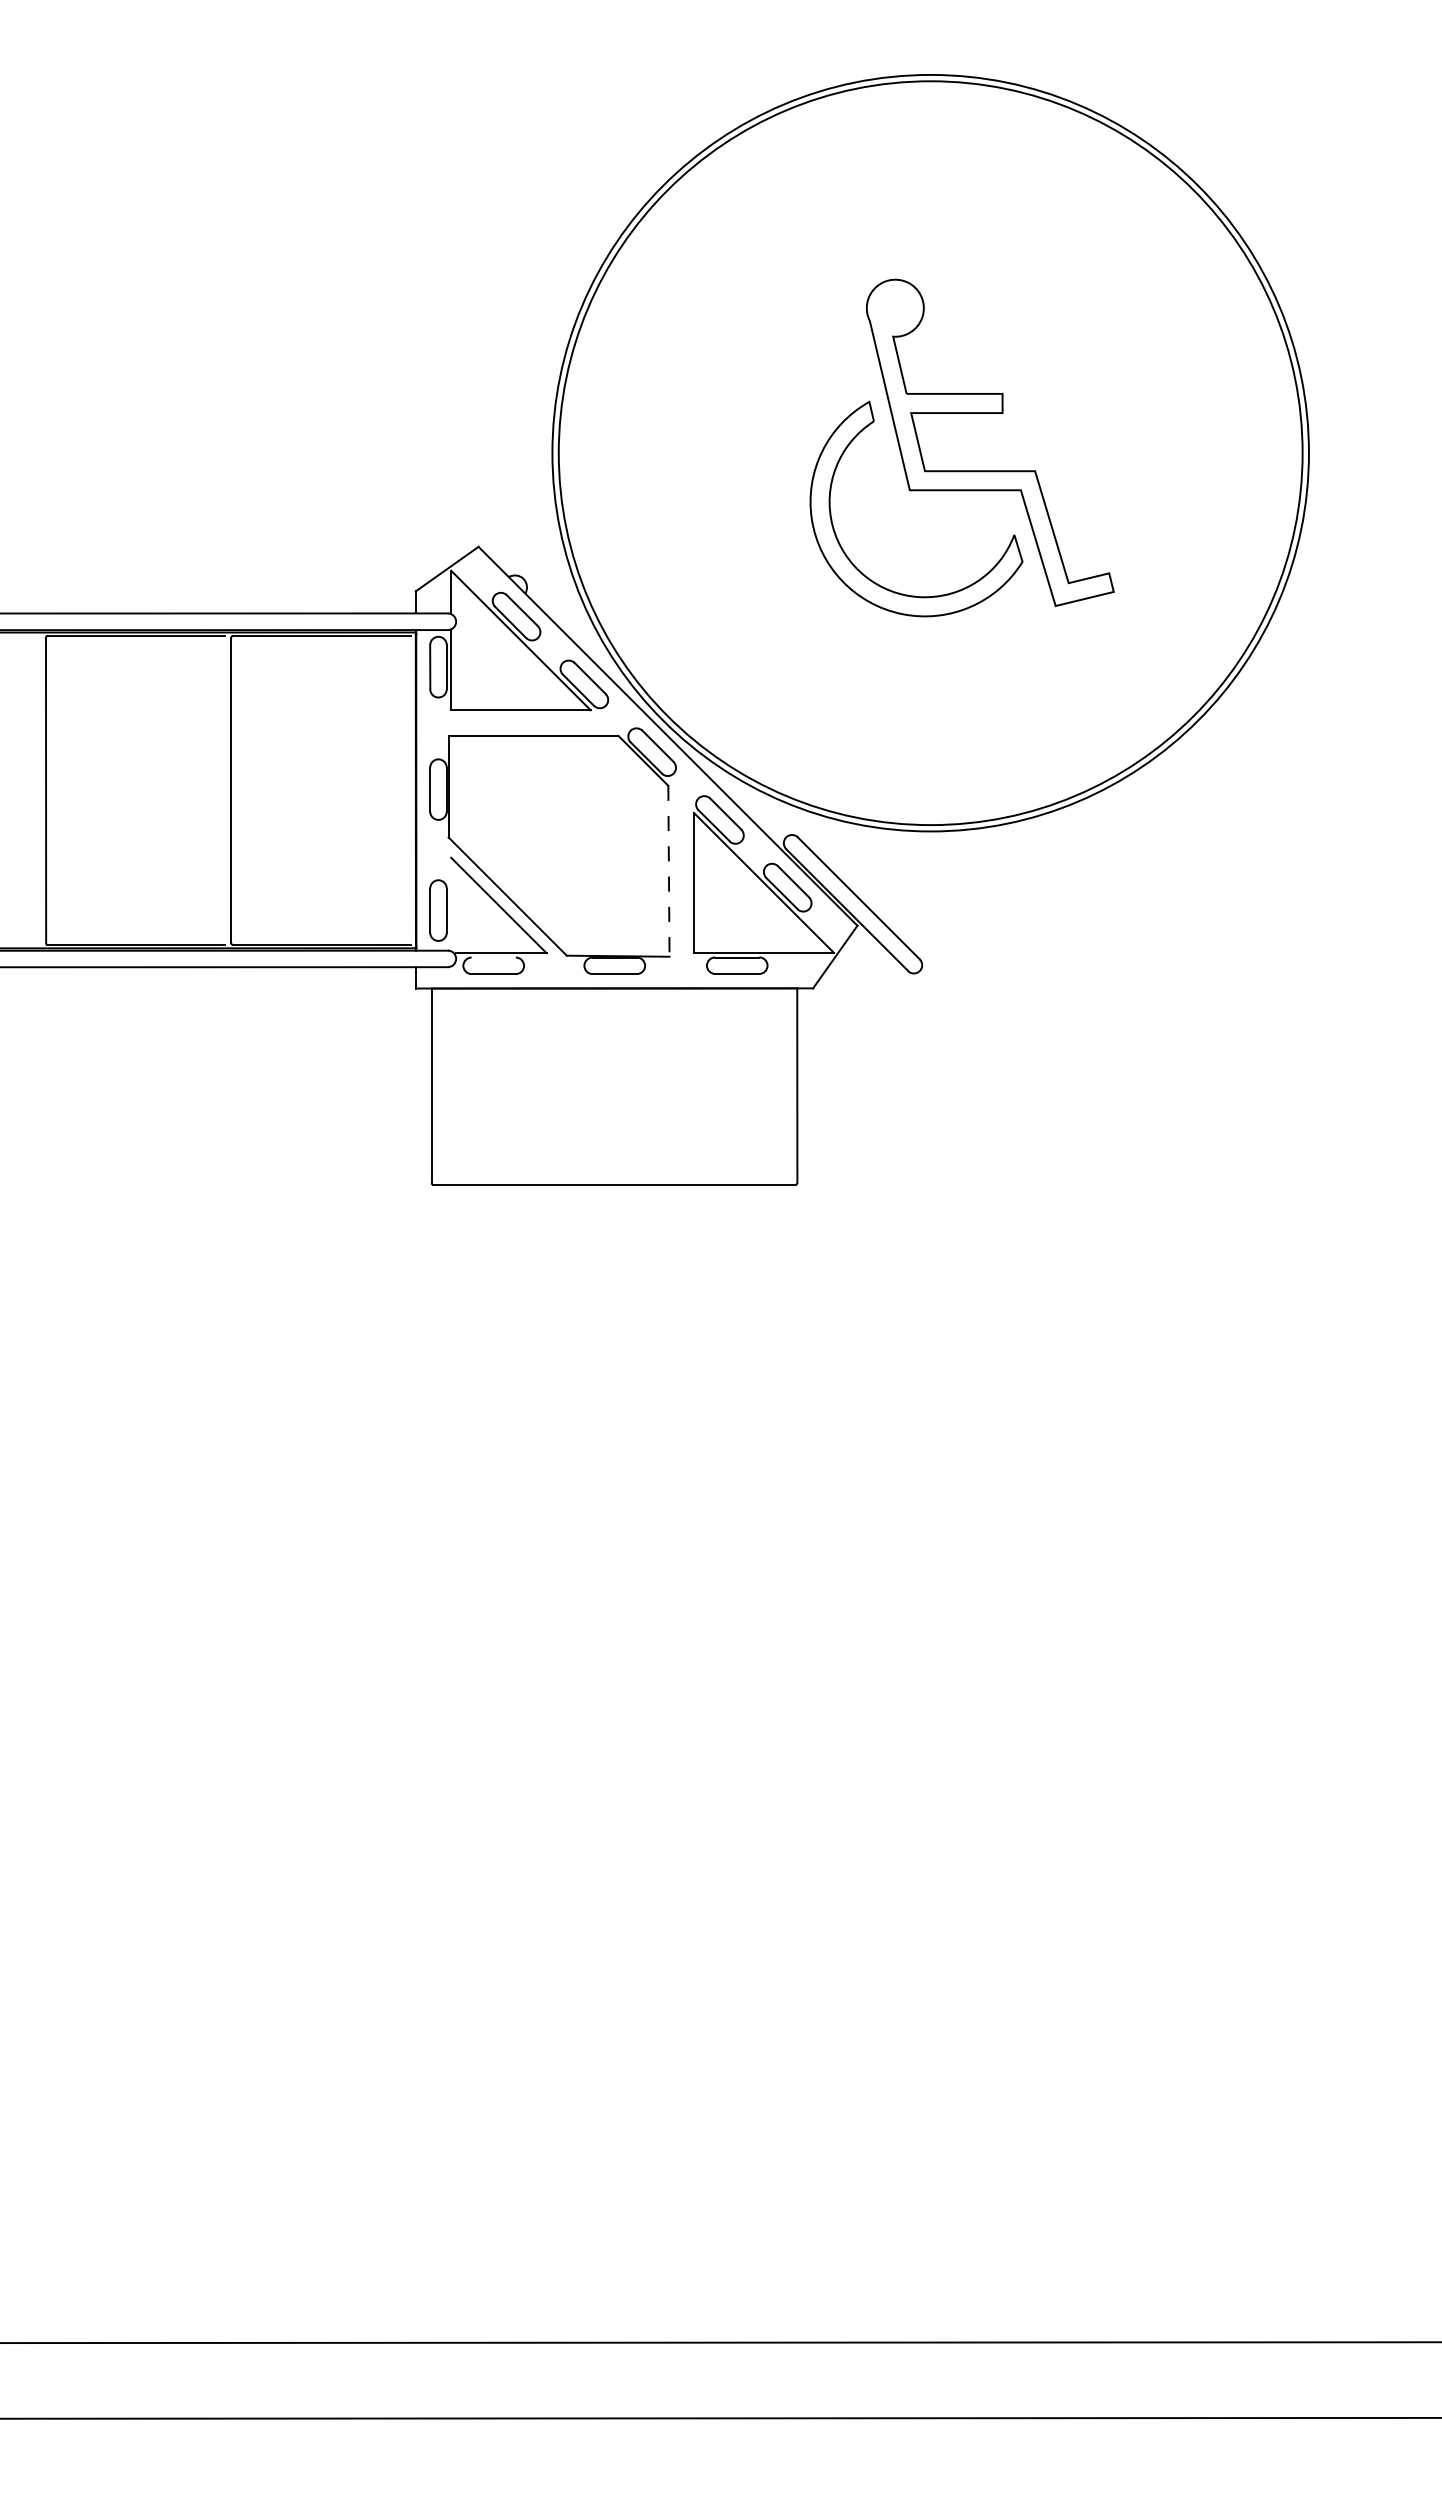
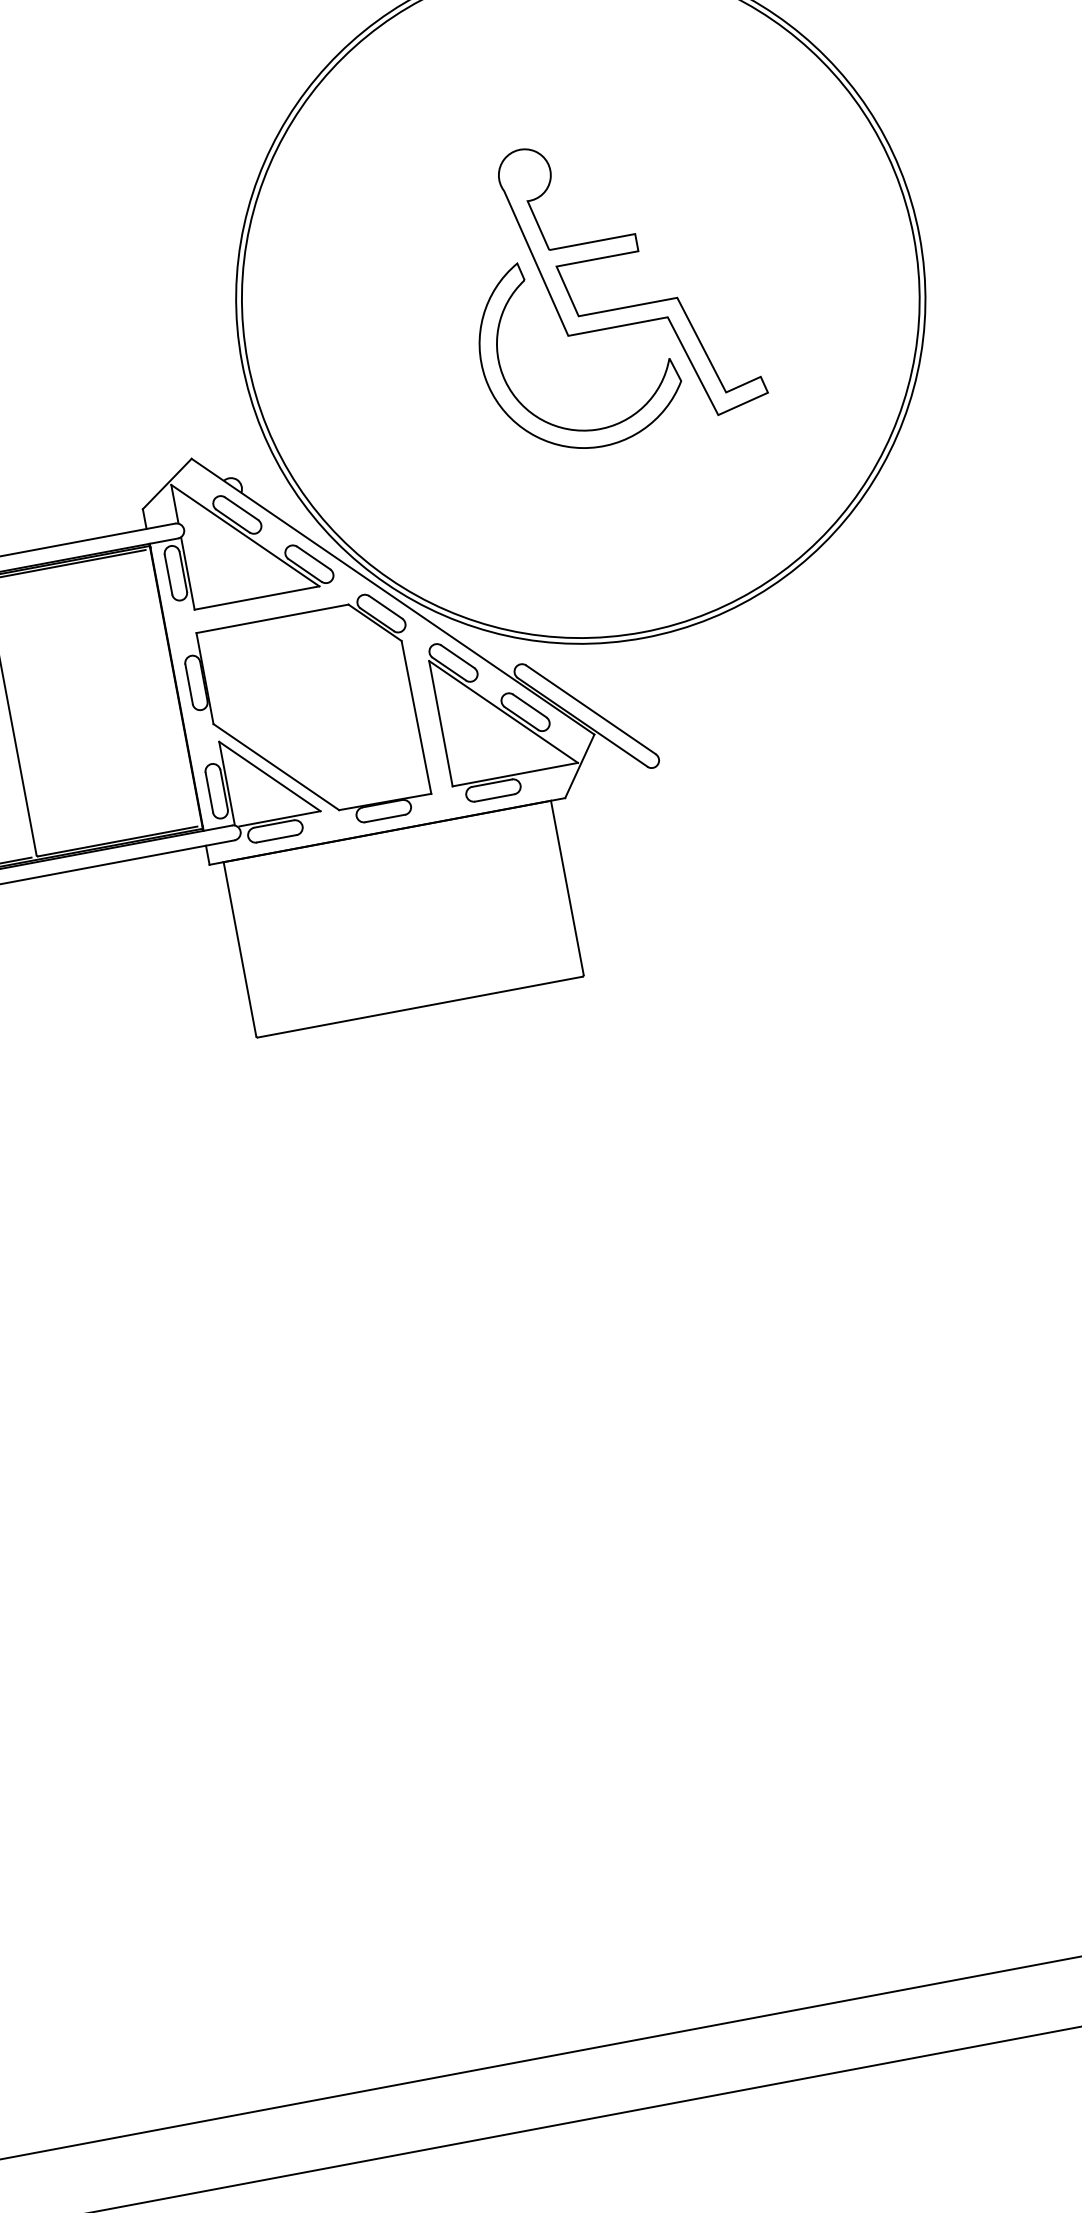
line: (668, 871) -> (416, 717), dashed -> solid
line: (451, 903) -> (227, 782), added
line: (493, 957) -> (273, 824), added

